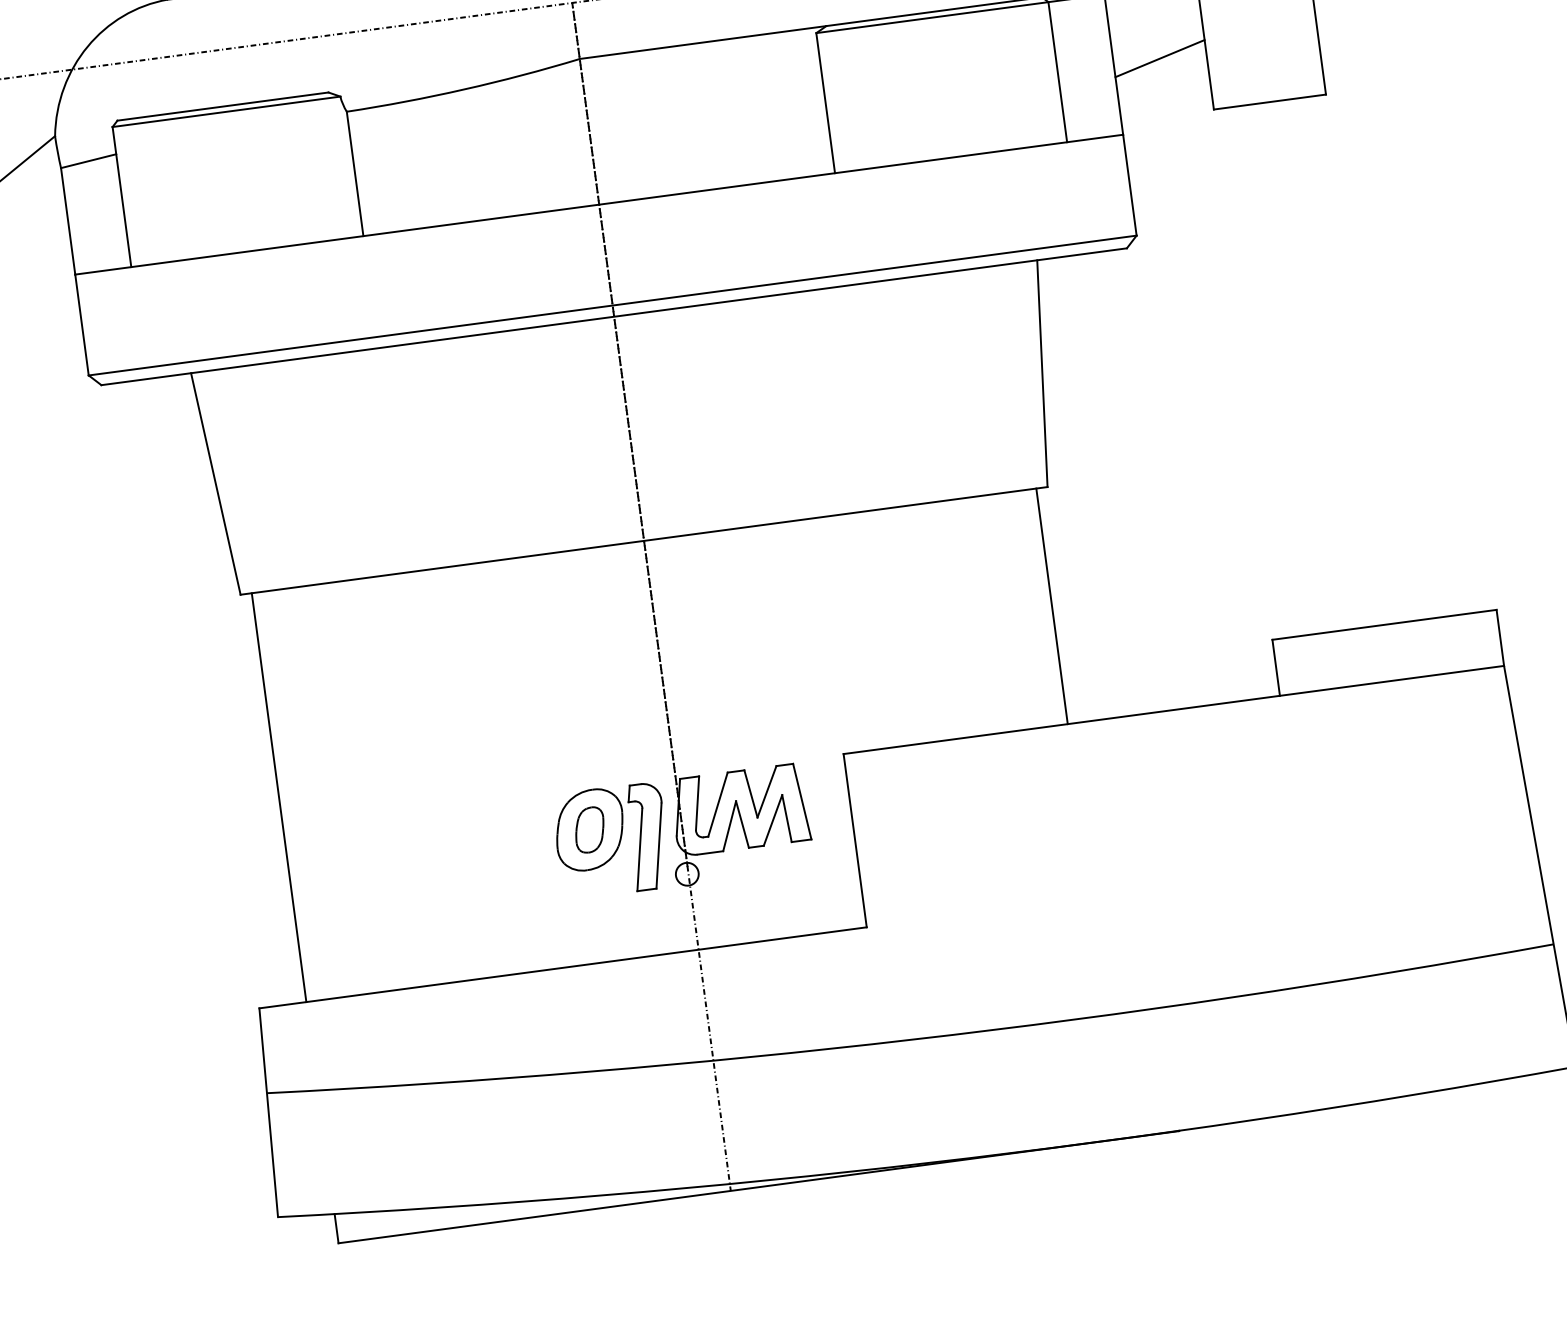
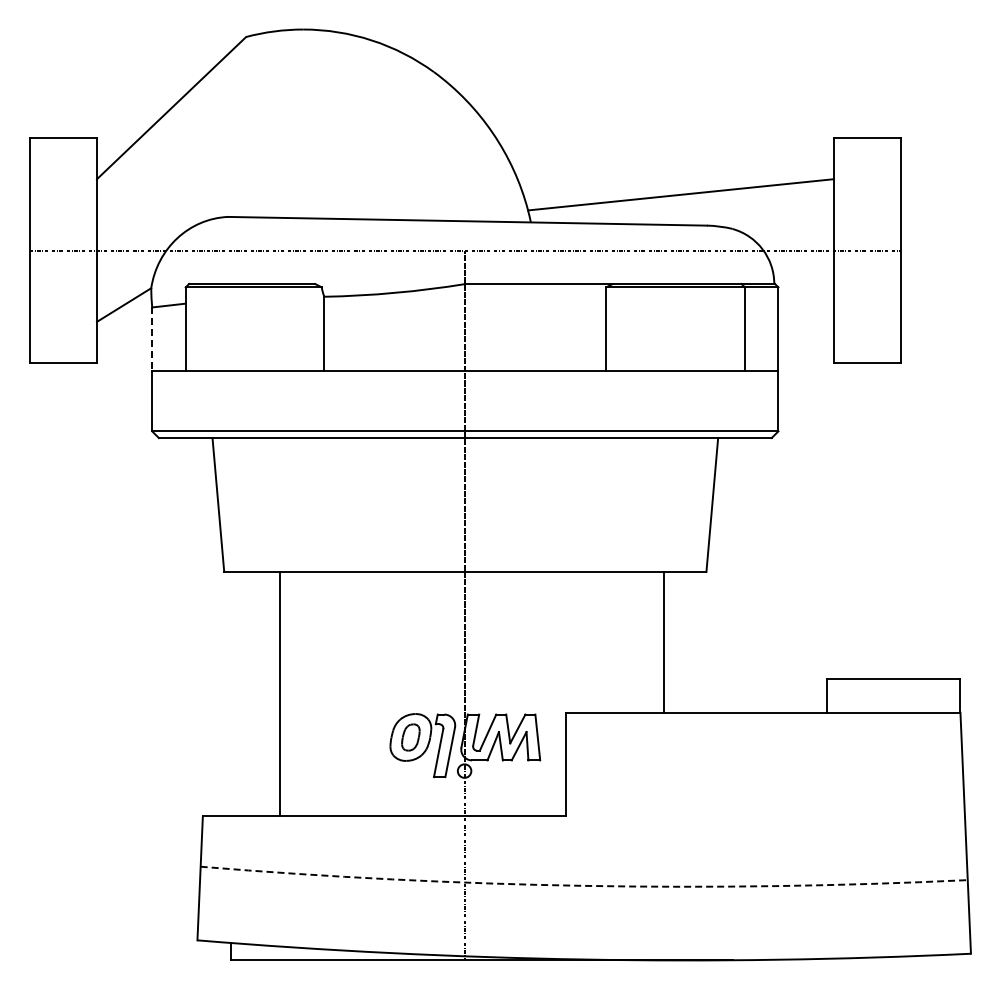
line: (1158, 57) -> (805, 328), removed
line: (68, 221) -> (152, 339), solid -> dashed
line: (1051, 606) -> (663, 642), moved
line: (278, 798) -> (279, 694), moved
arc: (913, 1038) -> (584, 885), solid -> dashed

